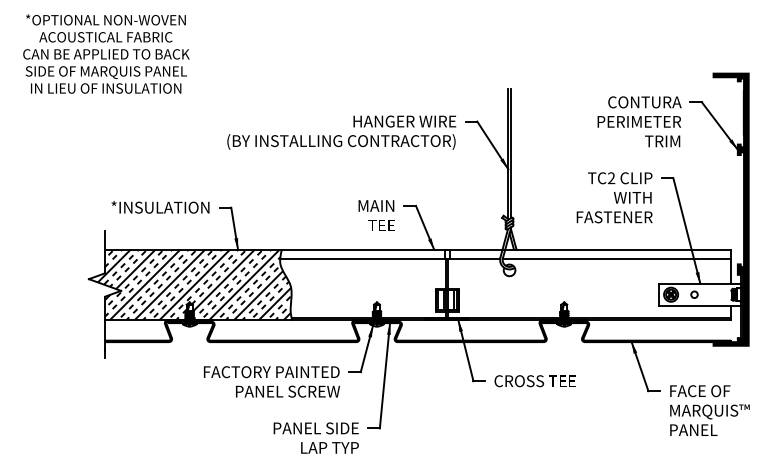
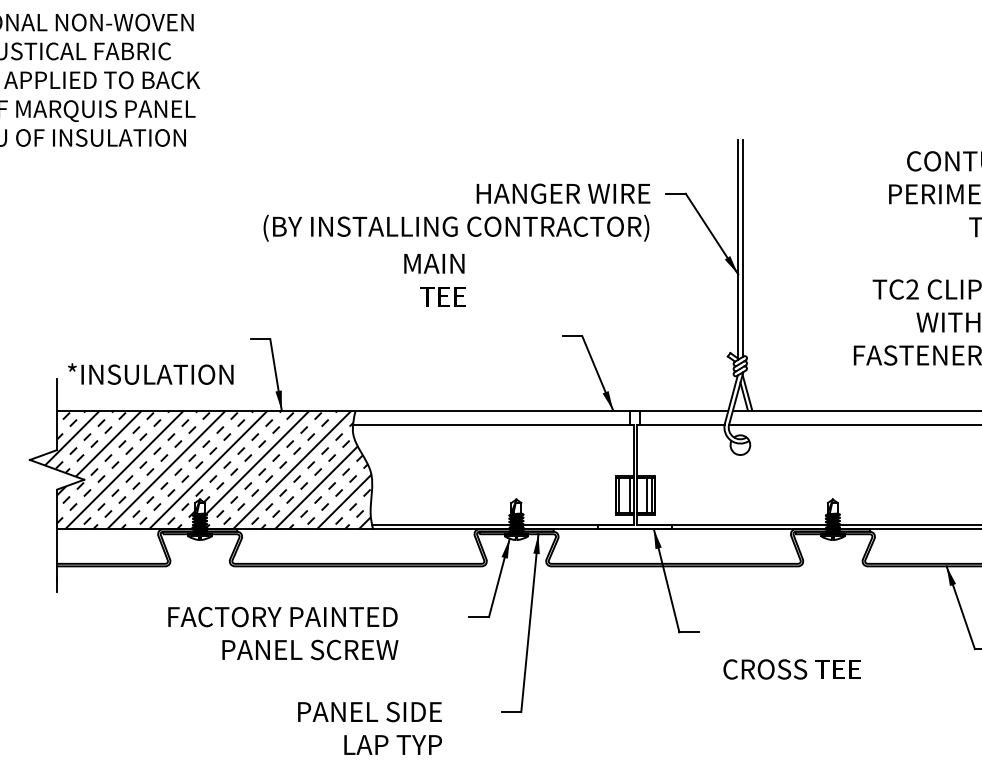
text: (160, 207) -> (150, 374), moved
text: (376, 215) -> (434, 279), moved
text: (271, 381) -> (282, 632), moved
text: (534, 381) -> (790, 669), moved
text: (315, 437) -> (368, 727), moved

